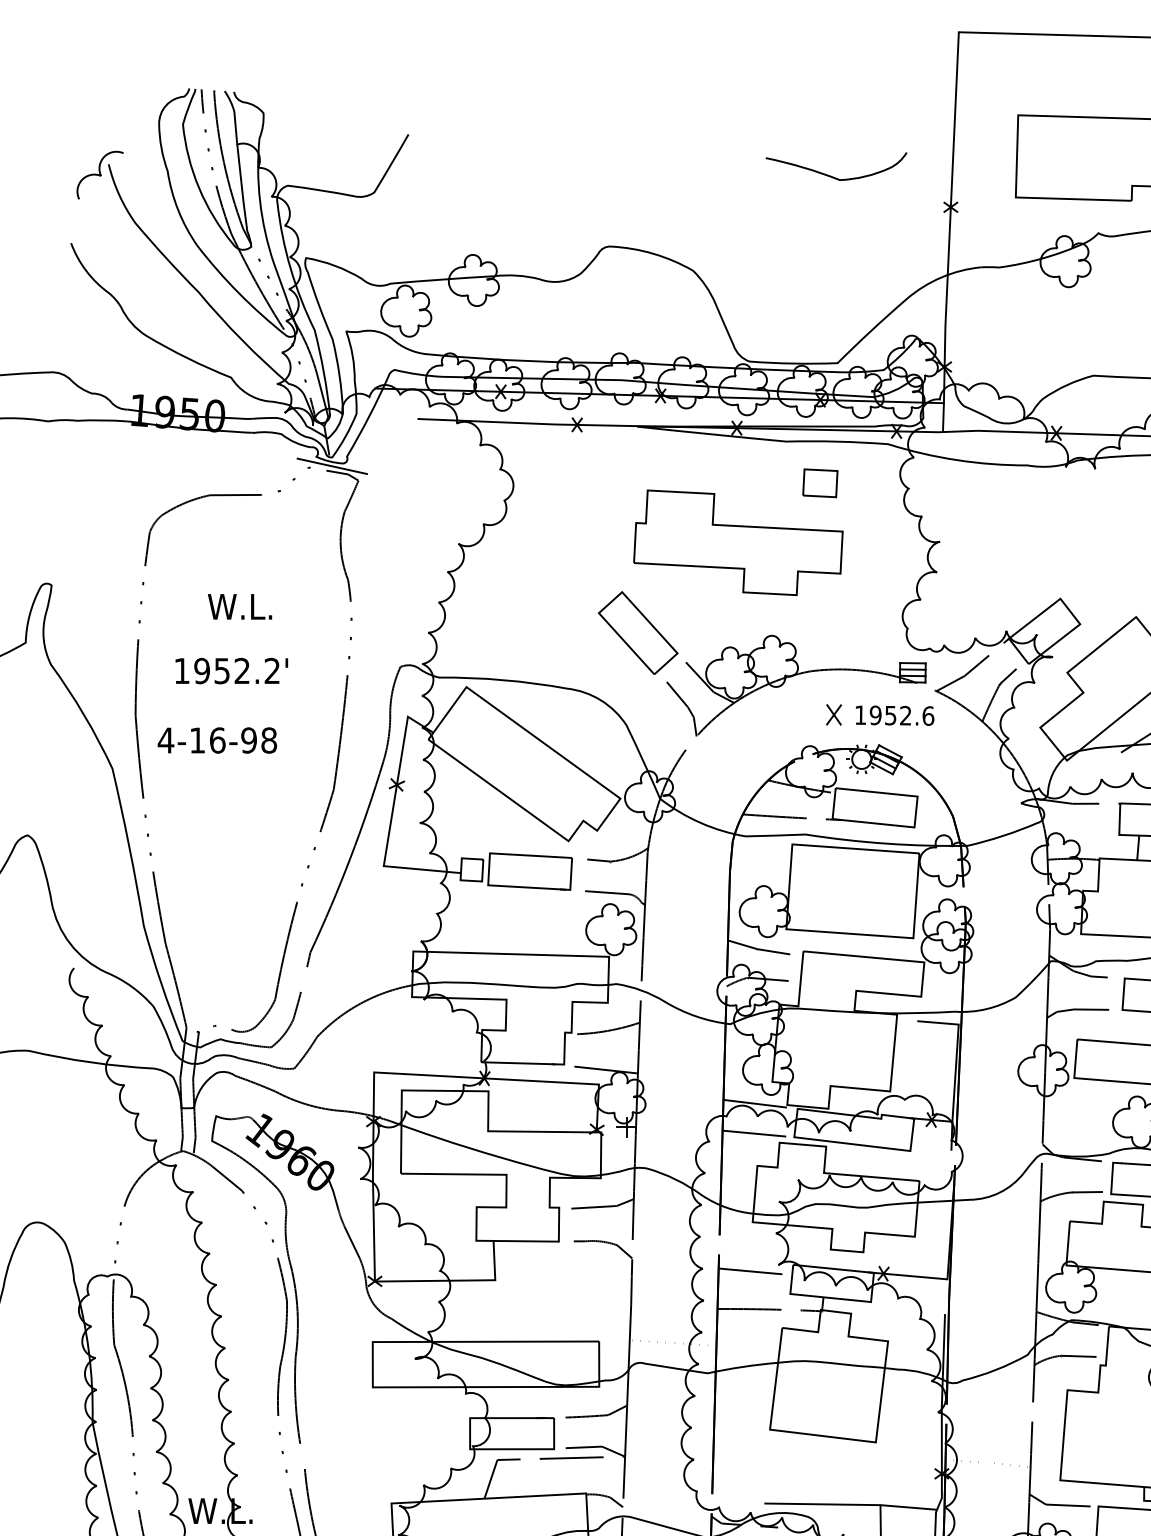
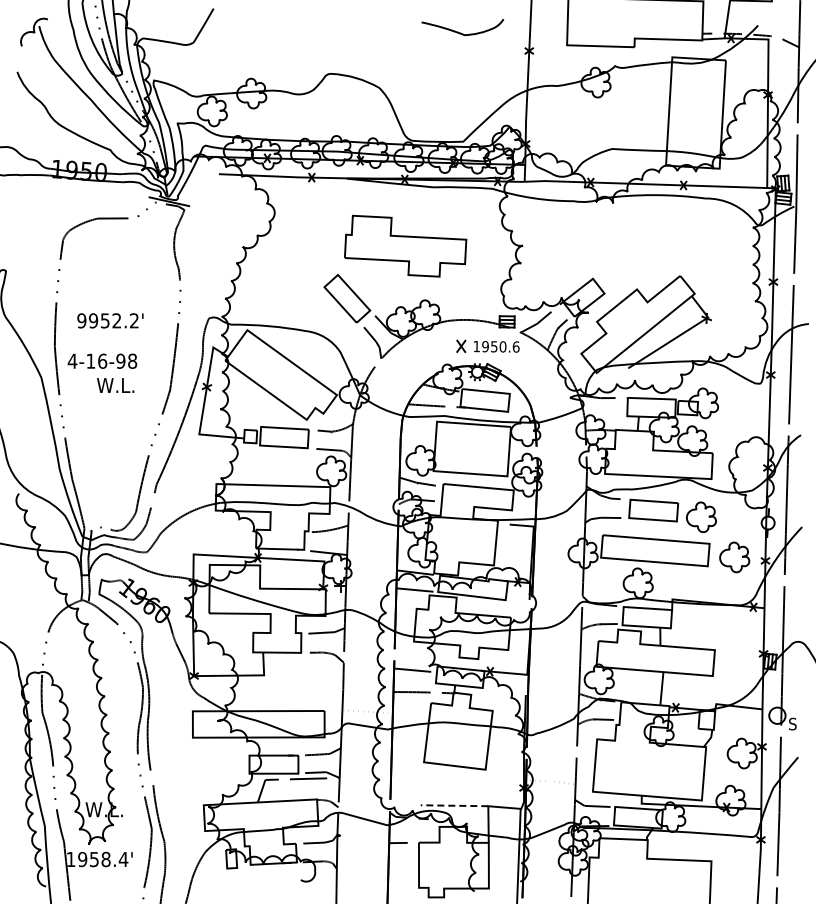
part: (820, 483) -> (453, 211), removed
text: (239, 606) -> (115, 385), moved
text: (181, 670) -> (81, 320), 1952.2' -> 9952.2'
text: (904, 715) -> (502, 346), 1952.6 -> 1950.6
line: (822, 1503) -> (454, 805), solid -> dashed

